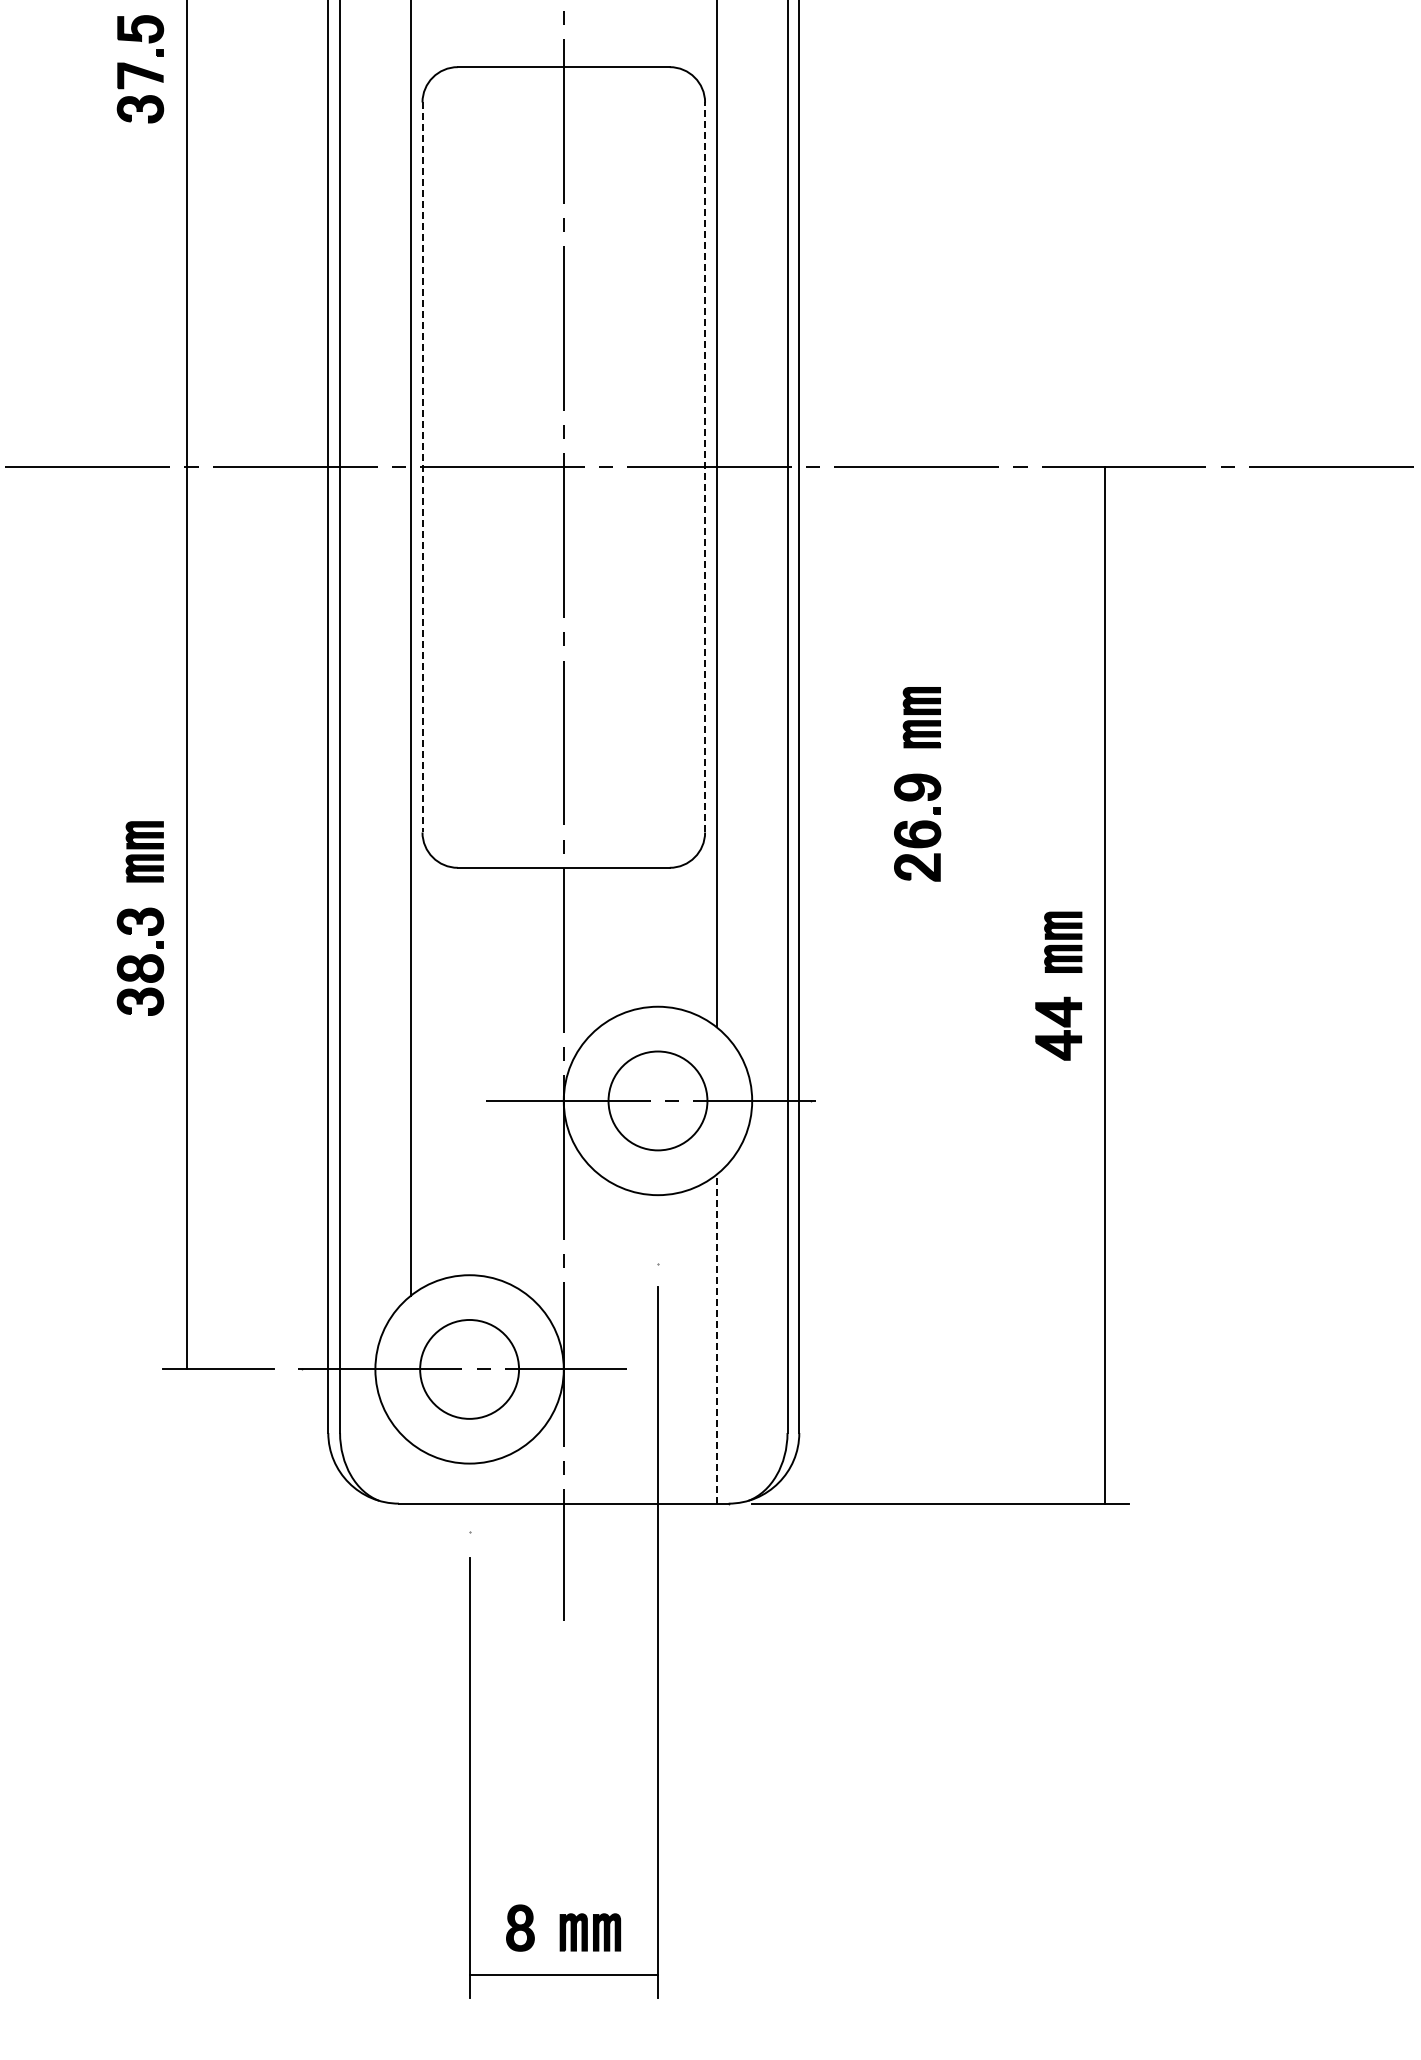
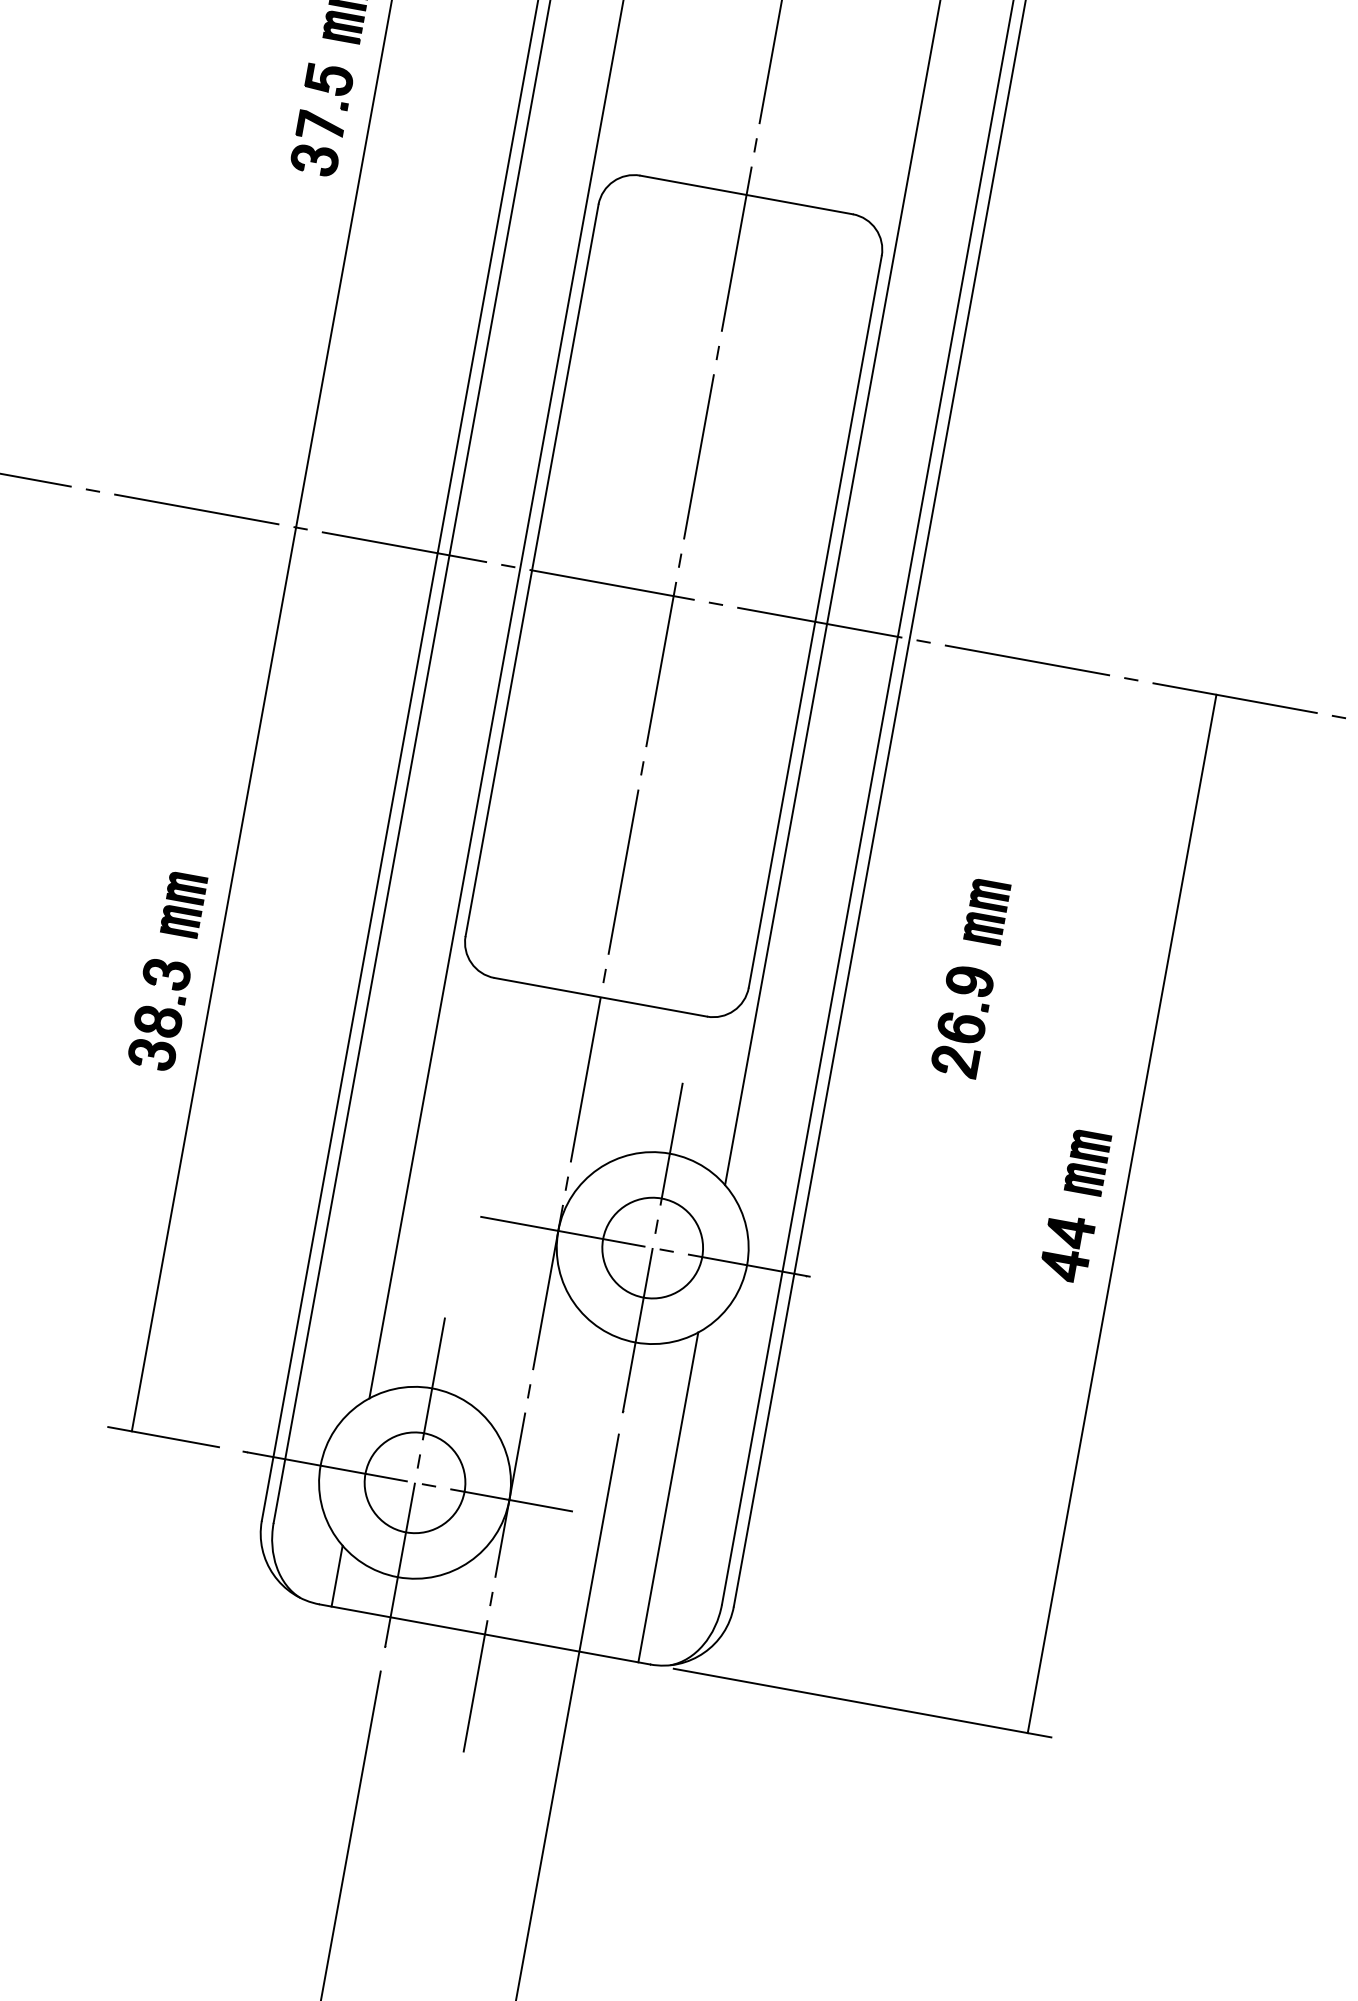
line: (705, 466) -> (815, 620), dashed -> solid
line: (422, 467) -> (532, 570), dashed -> solid
line: (658, 1100) -> (653, 1247), added
line: (716, 1339) -> (667, 1497), dashed -> solid
line: (469, 1369) -> (414, 1482), added
line: (410, 1472) -> (337, 1575), added

